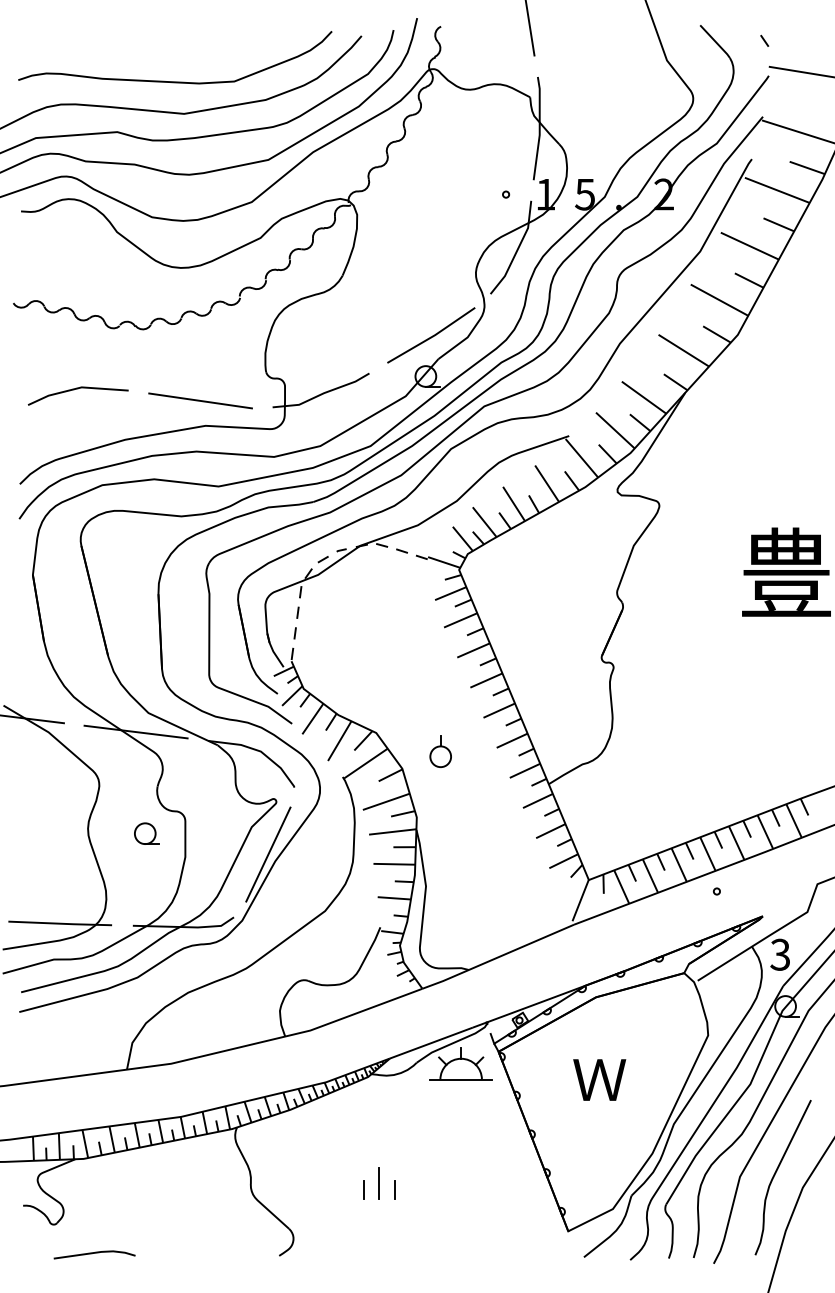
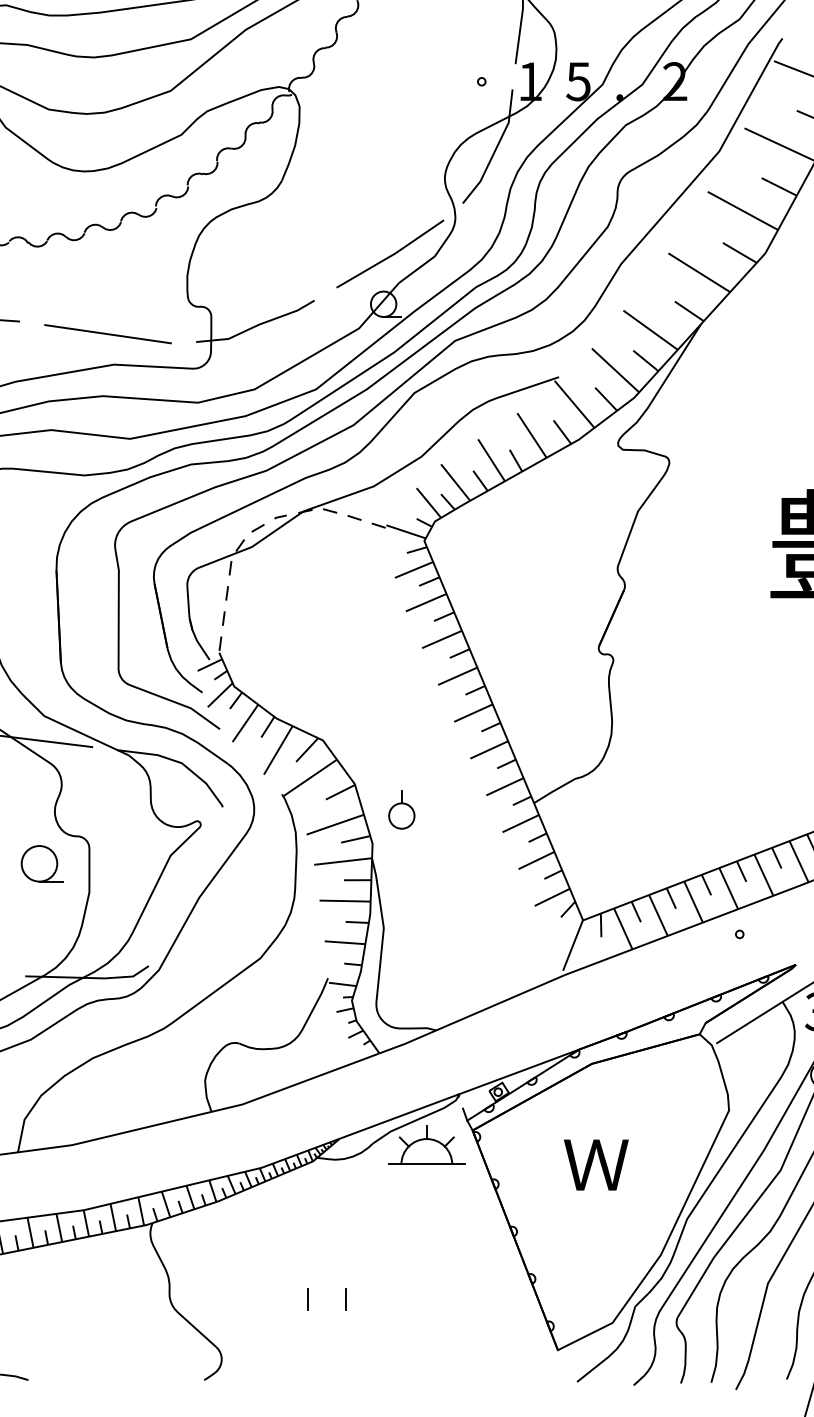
part: (440, 751) -> (401, 809), moved
part: (146, 833) -> (41, 863), size x1.4
line: (268, 854) -> (191, 889), removed
line: (379, 1182) -> (326, 1290), removed

